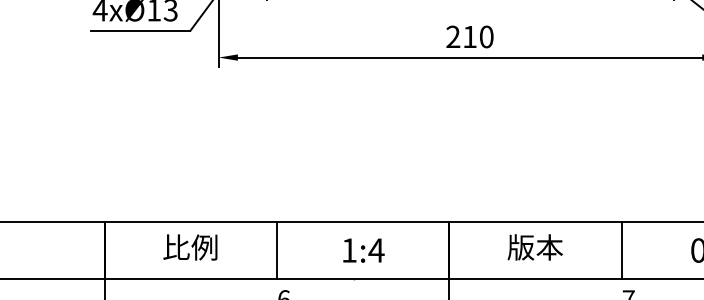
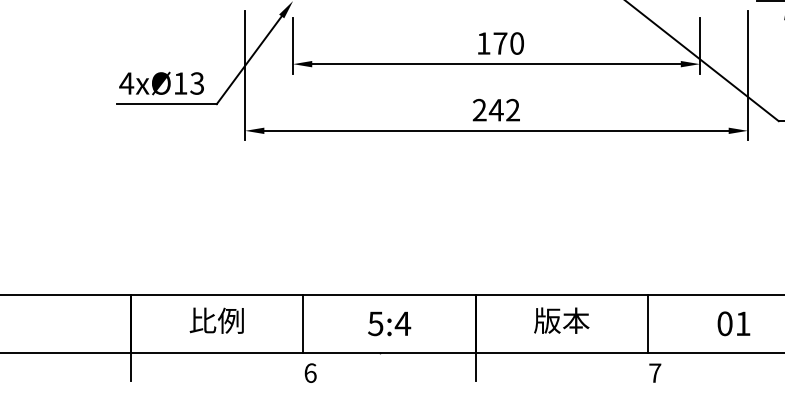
text: (477, 37) -> (503, 110), 210 -> 242
text: (349, 250) -> (375, 323), 1:4 -> 5:4

